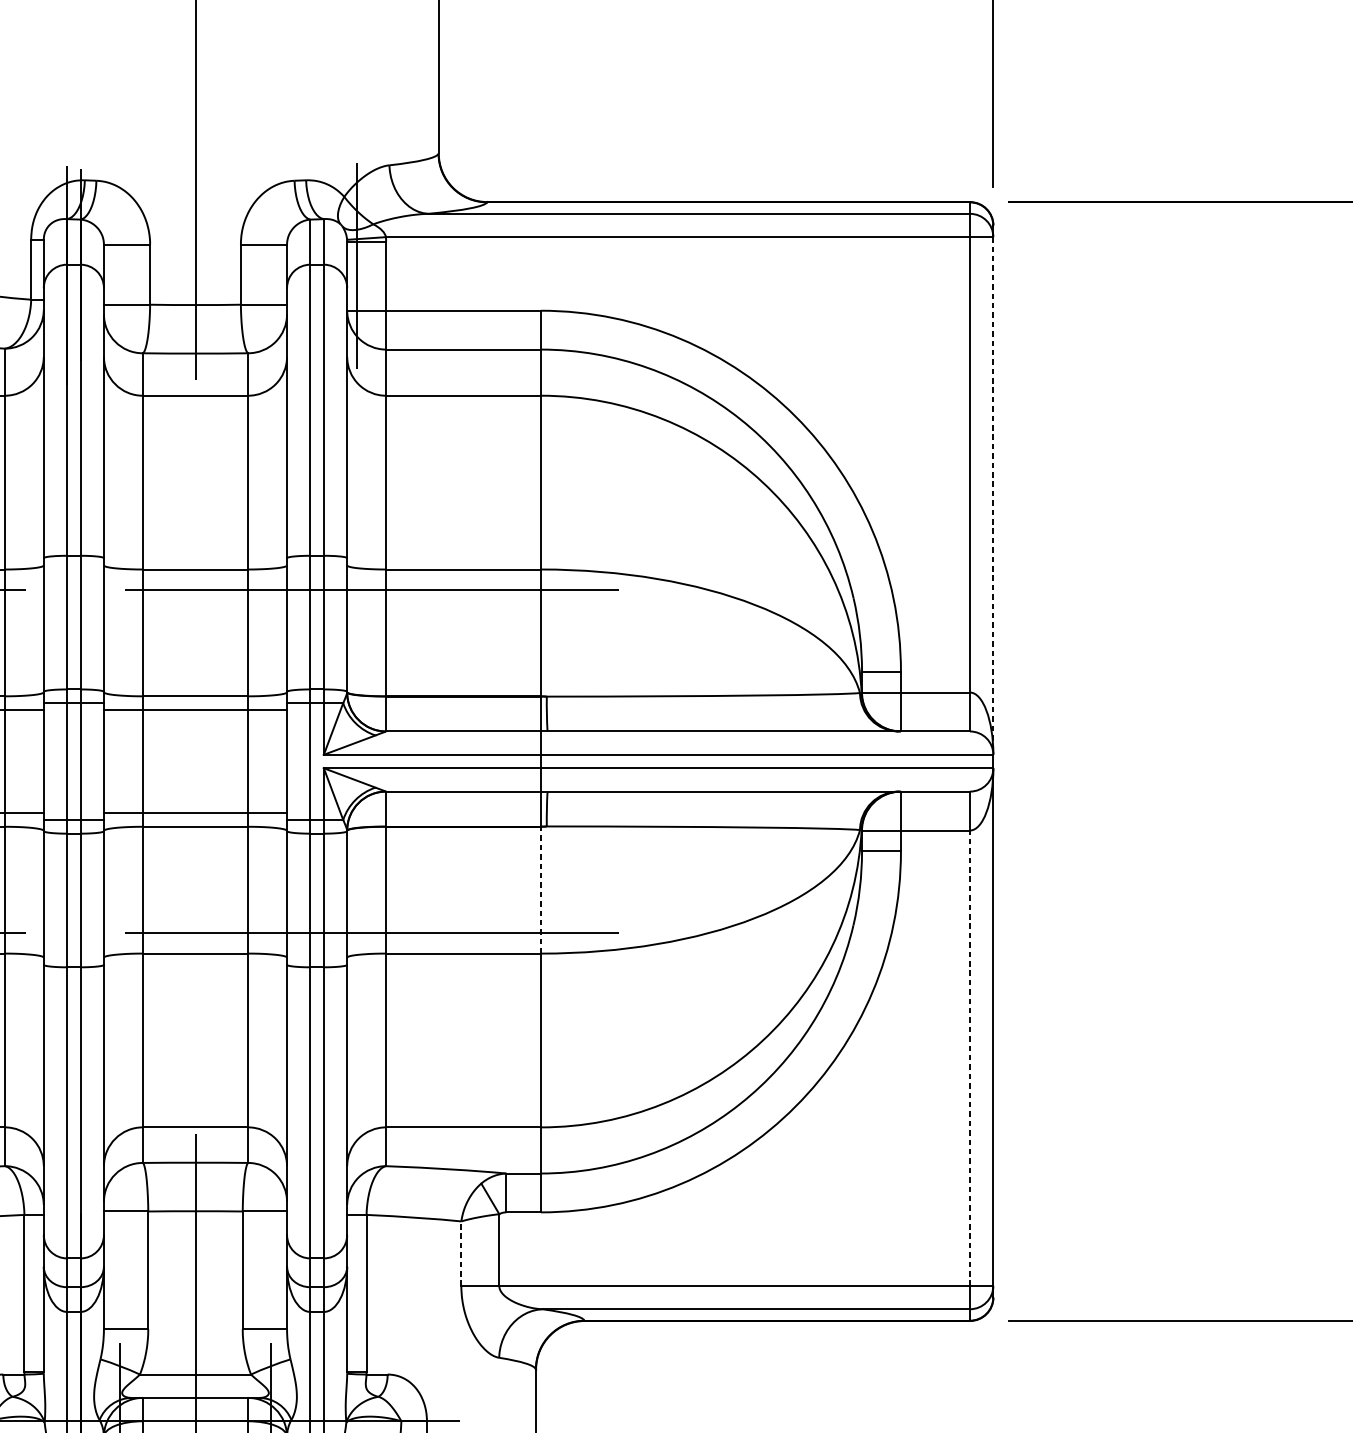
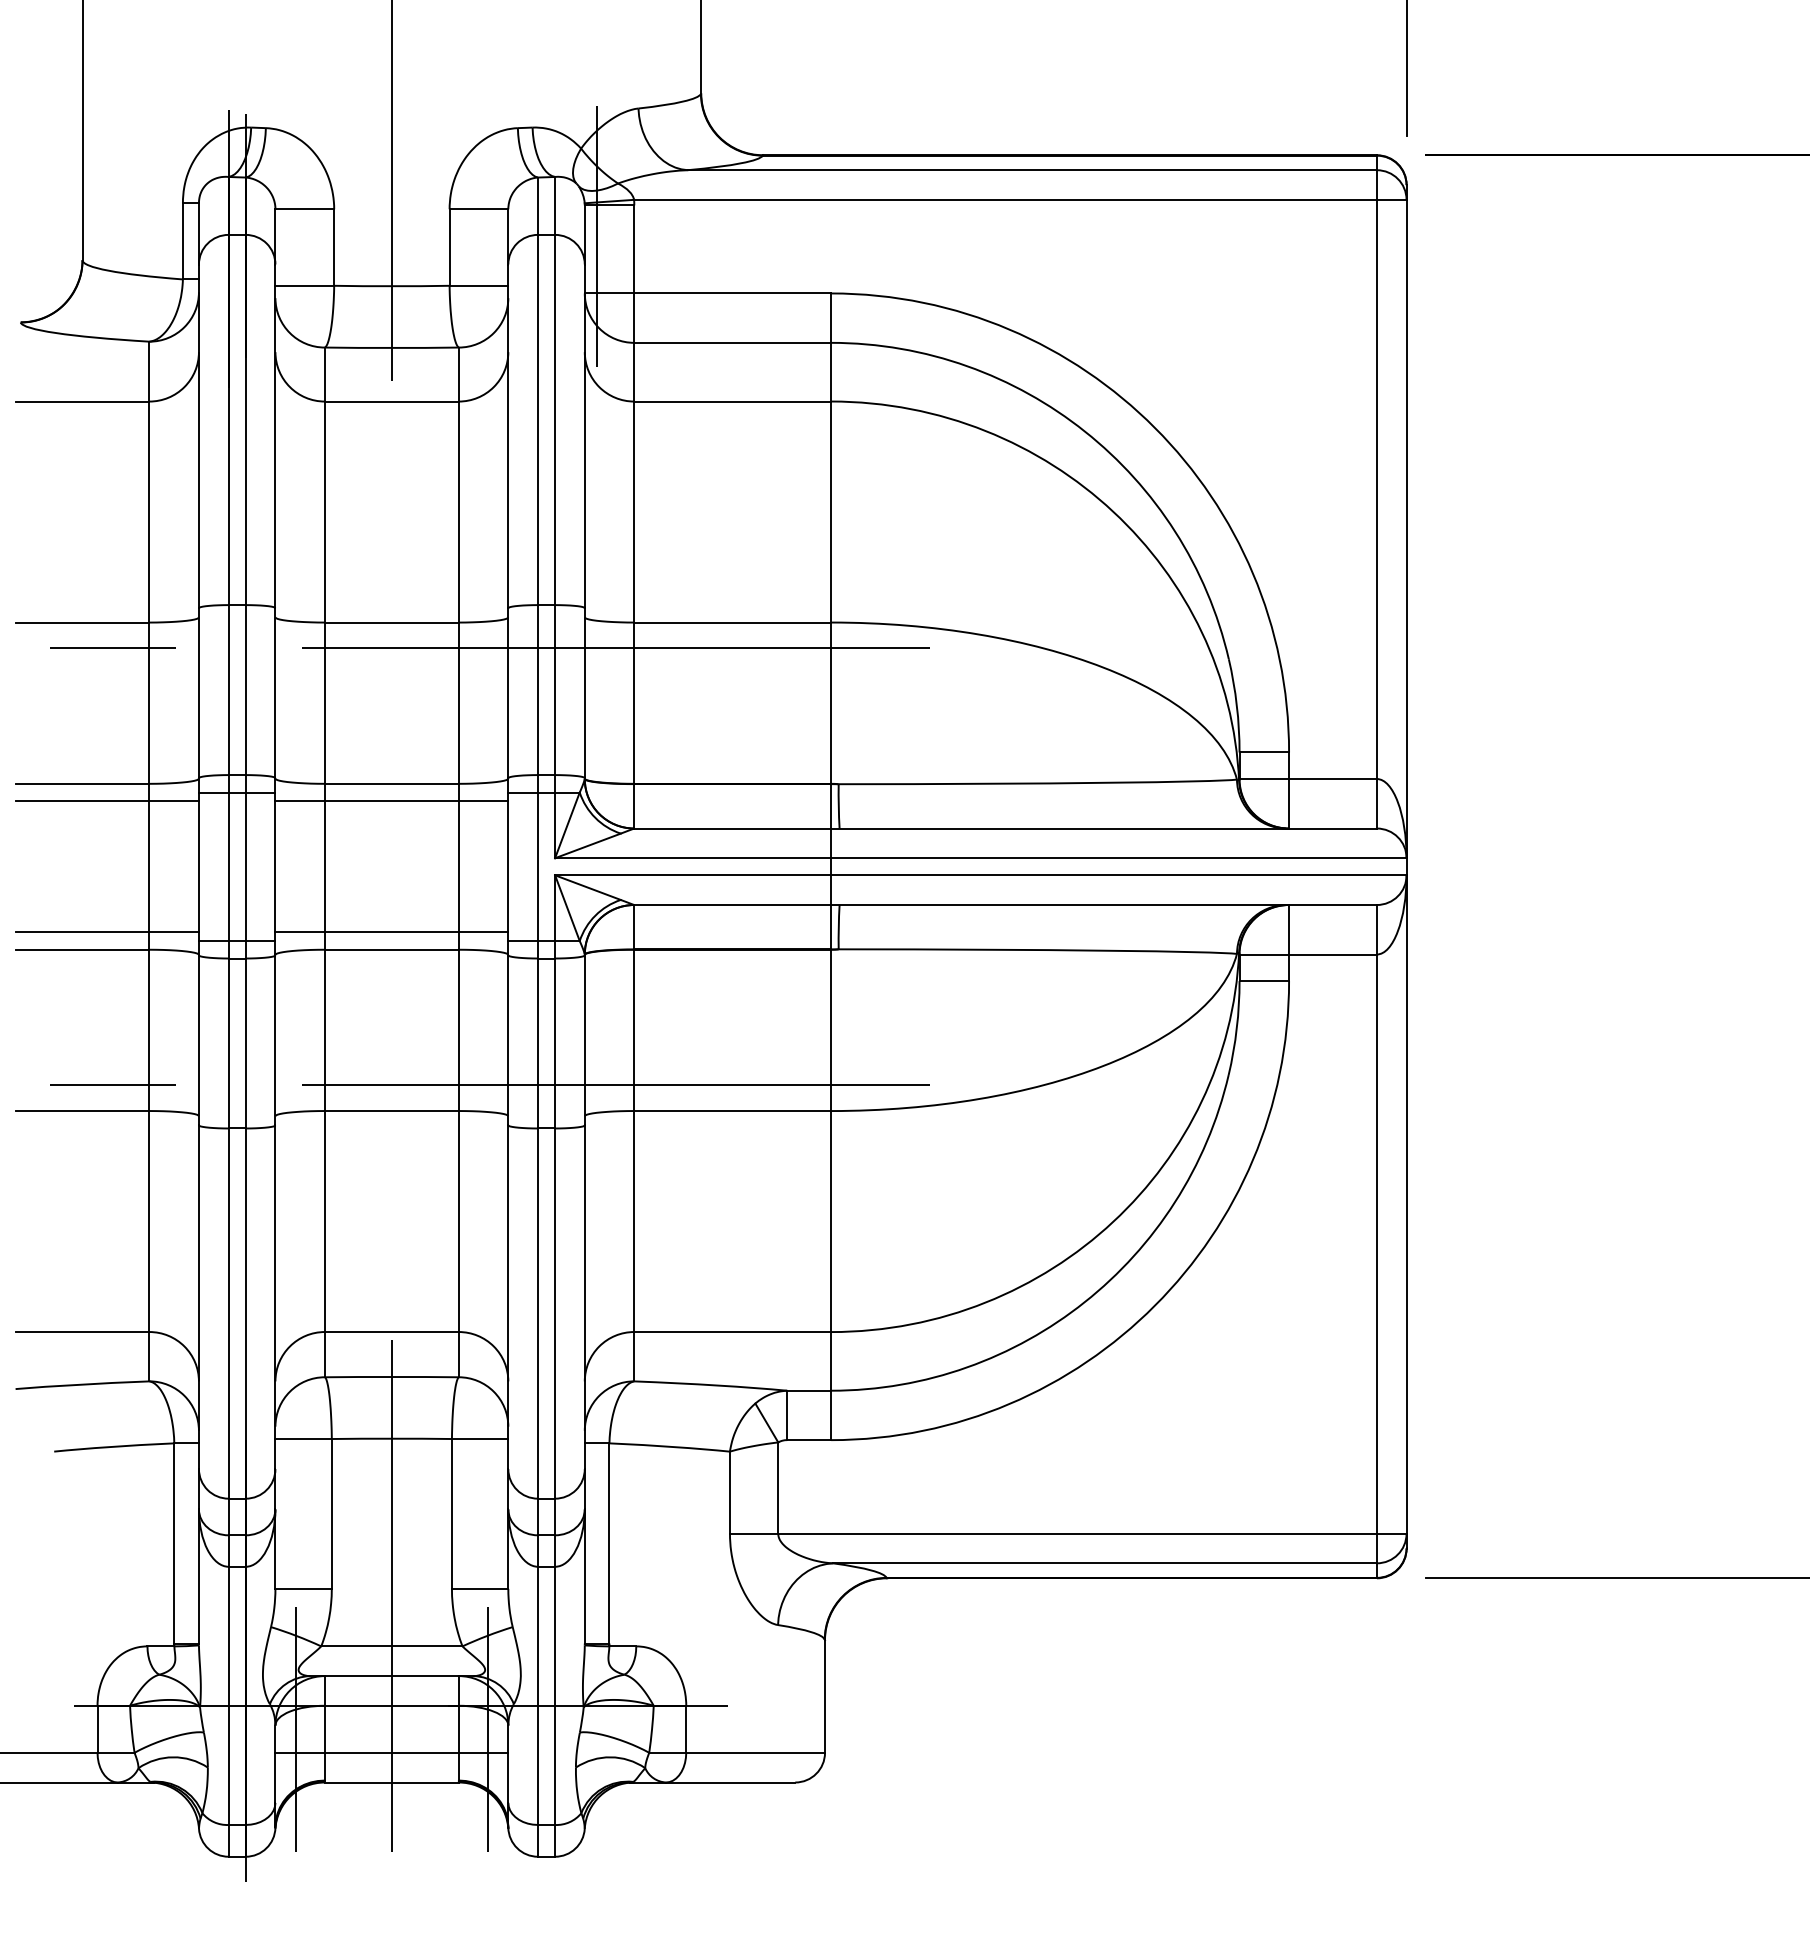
line: (993, 496) -> (1406, 529), dashed -> solid
line: (541, 890) -> (831, 1030), dashed -> solid
line: (969, 1058) -> (1376, 1244), dashed -> solid
line: (460, 1253) -> (729, 1492), dashed -> solid

